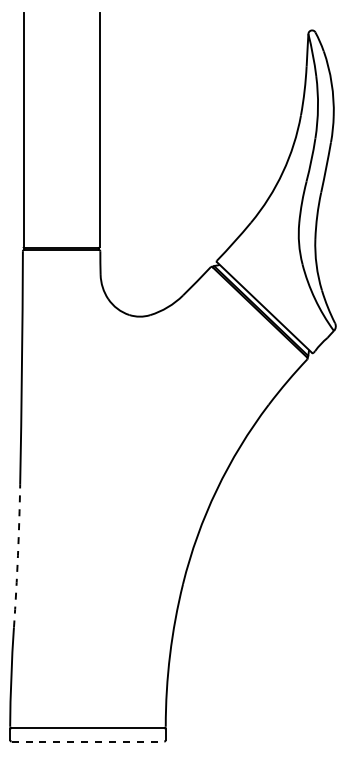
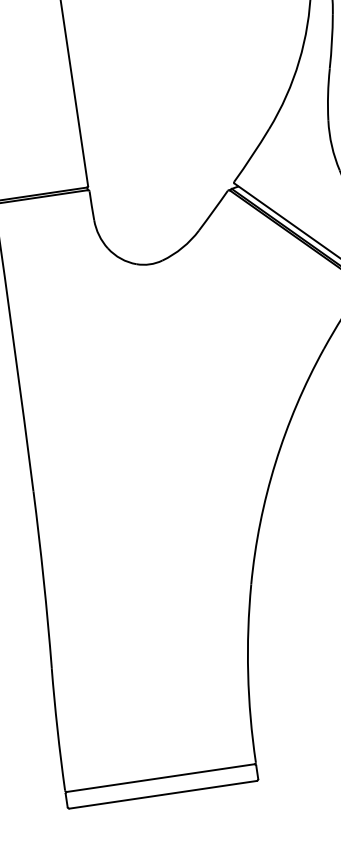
arc: (17, 555) -> (43, 579), dashed -> solid
line: (88, 741) -> (163, 794), dashed -> solid

